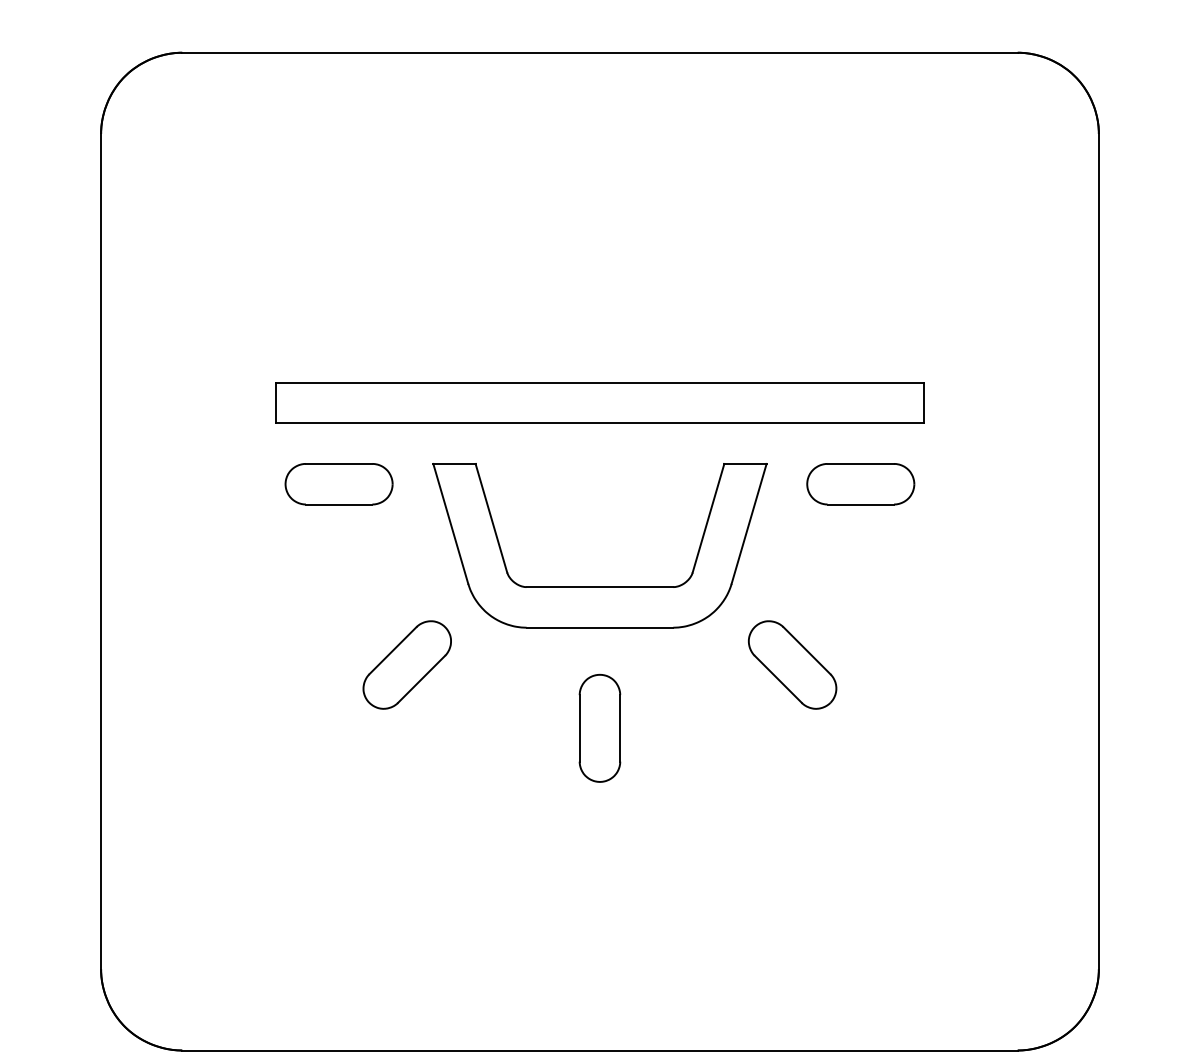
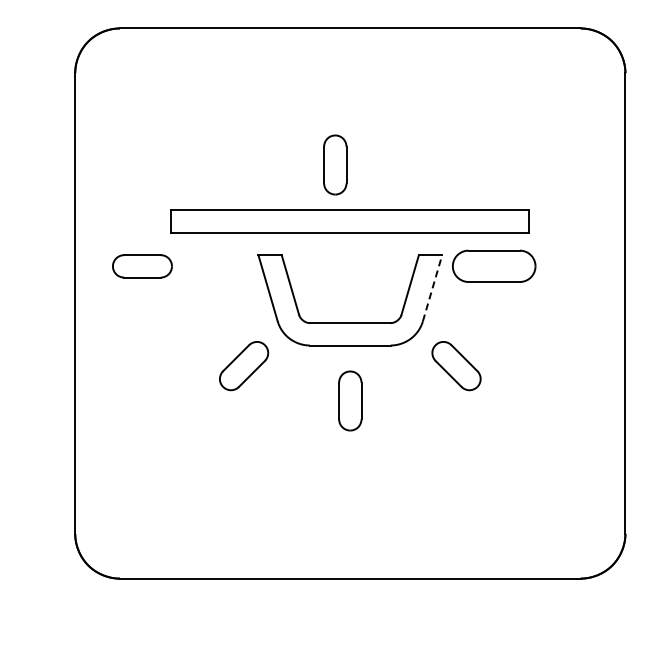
part: (573, 299) -> (335, 164), added
part: (339, 484) -> (142, 266), moved
part: (859, 484) -> (493, 266), size x1.4
line: (749, 522) -> (432, 287), solid -> dashed

